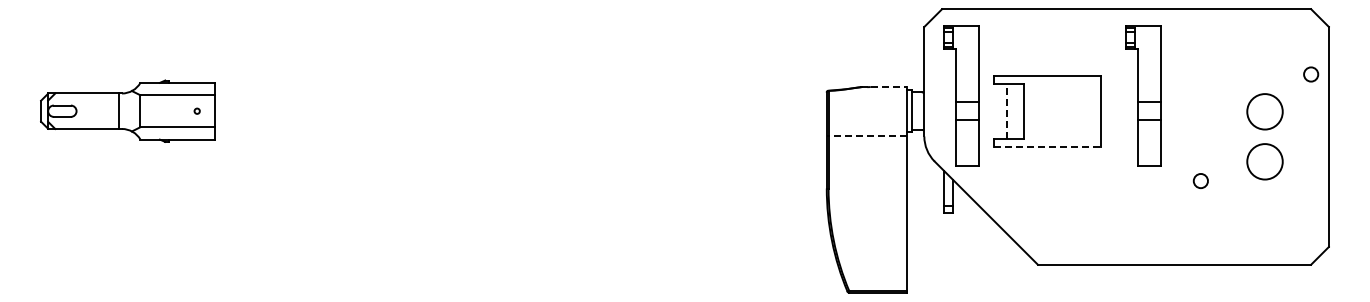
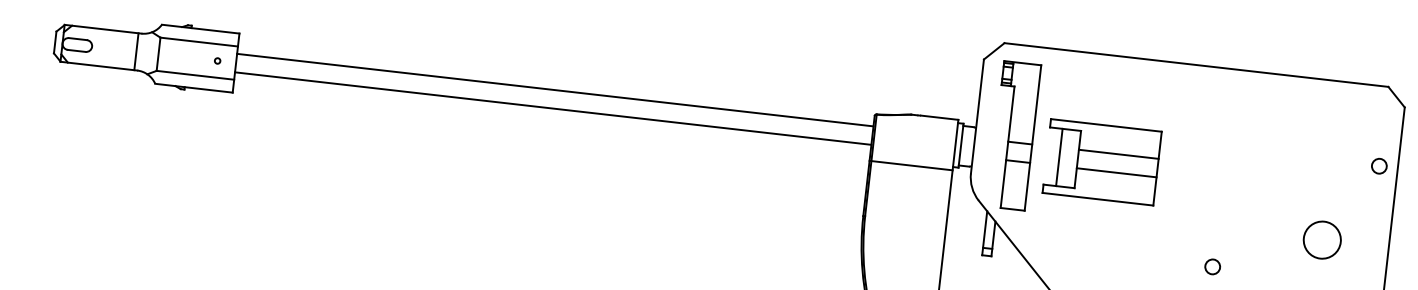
circle: (1311, 74) -> (1379, 166), moved
line: (888, 87) -> (939, 118), dashed -> solid
part: (1143, 95) -> (1203, 156), removed
line: (520, 102) -> (554, 90), added
line: (1062, 102) -> (1118, 154), added
line: (1006, 111) -> (1059, 157), dashed -> solid
circle: (1264, 111) -> (1327, 187), removed
line: (520, 120) -> (552, 108), added
line: (1062, 120) -> (1116, 173), added
line: (866, 135) -> (910, 165), dashed -> solid
line: (1048, 147) -> (1098, 199), dashed -> solid
circle: (1200, 180) -> (1212, 266), moved

